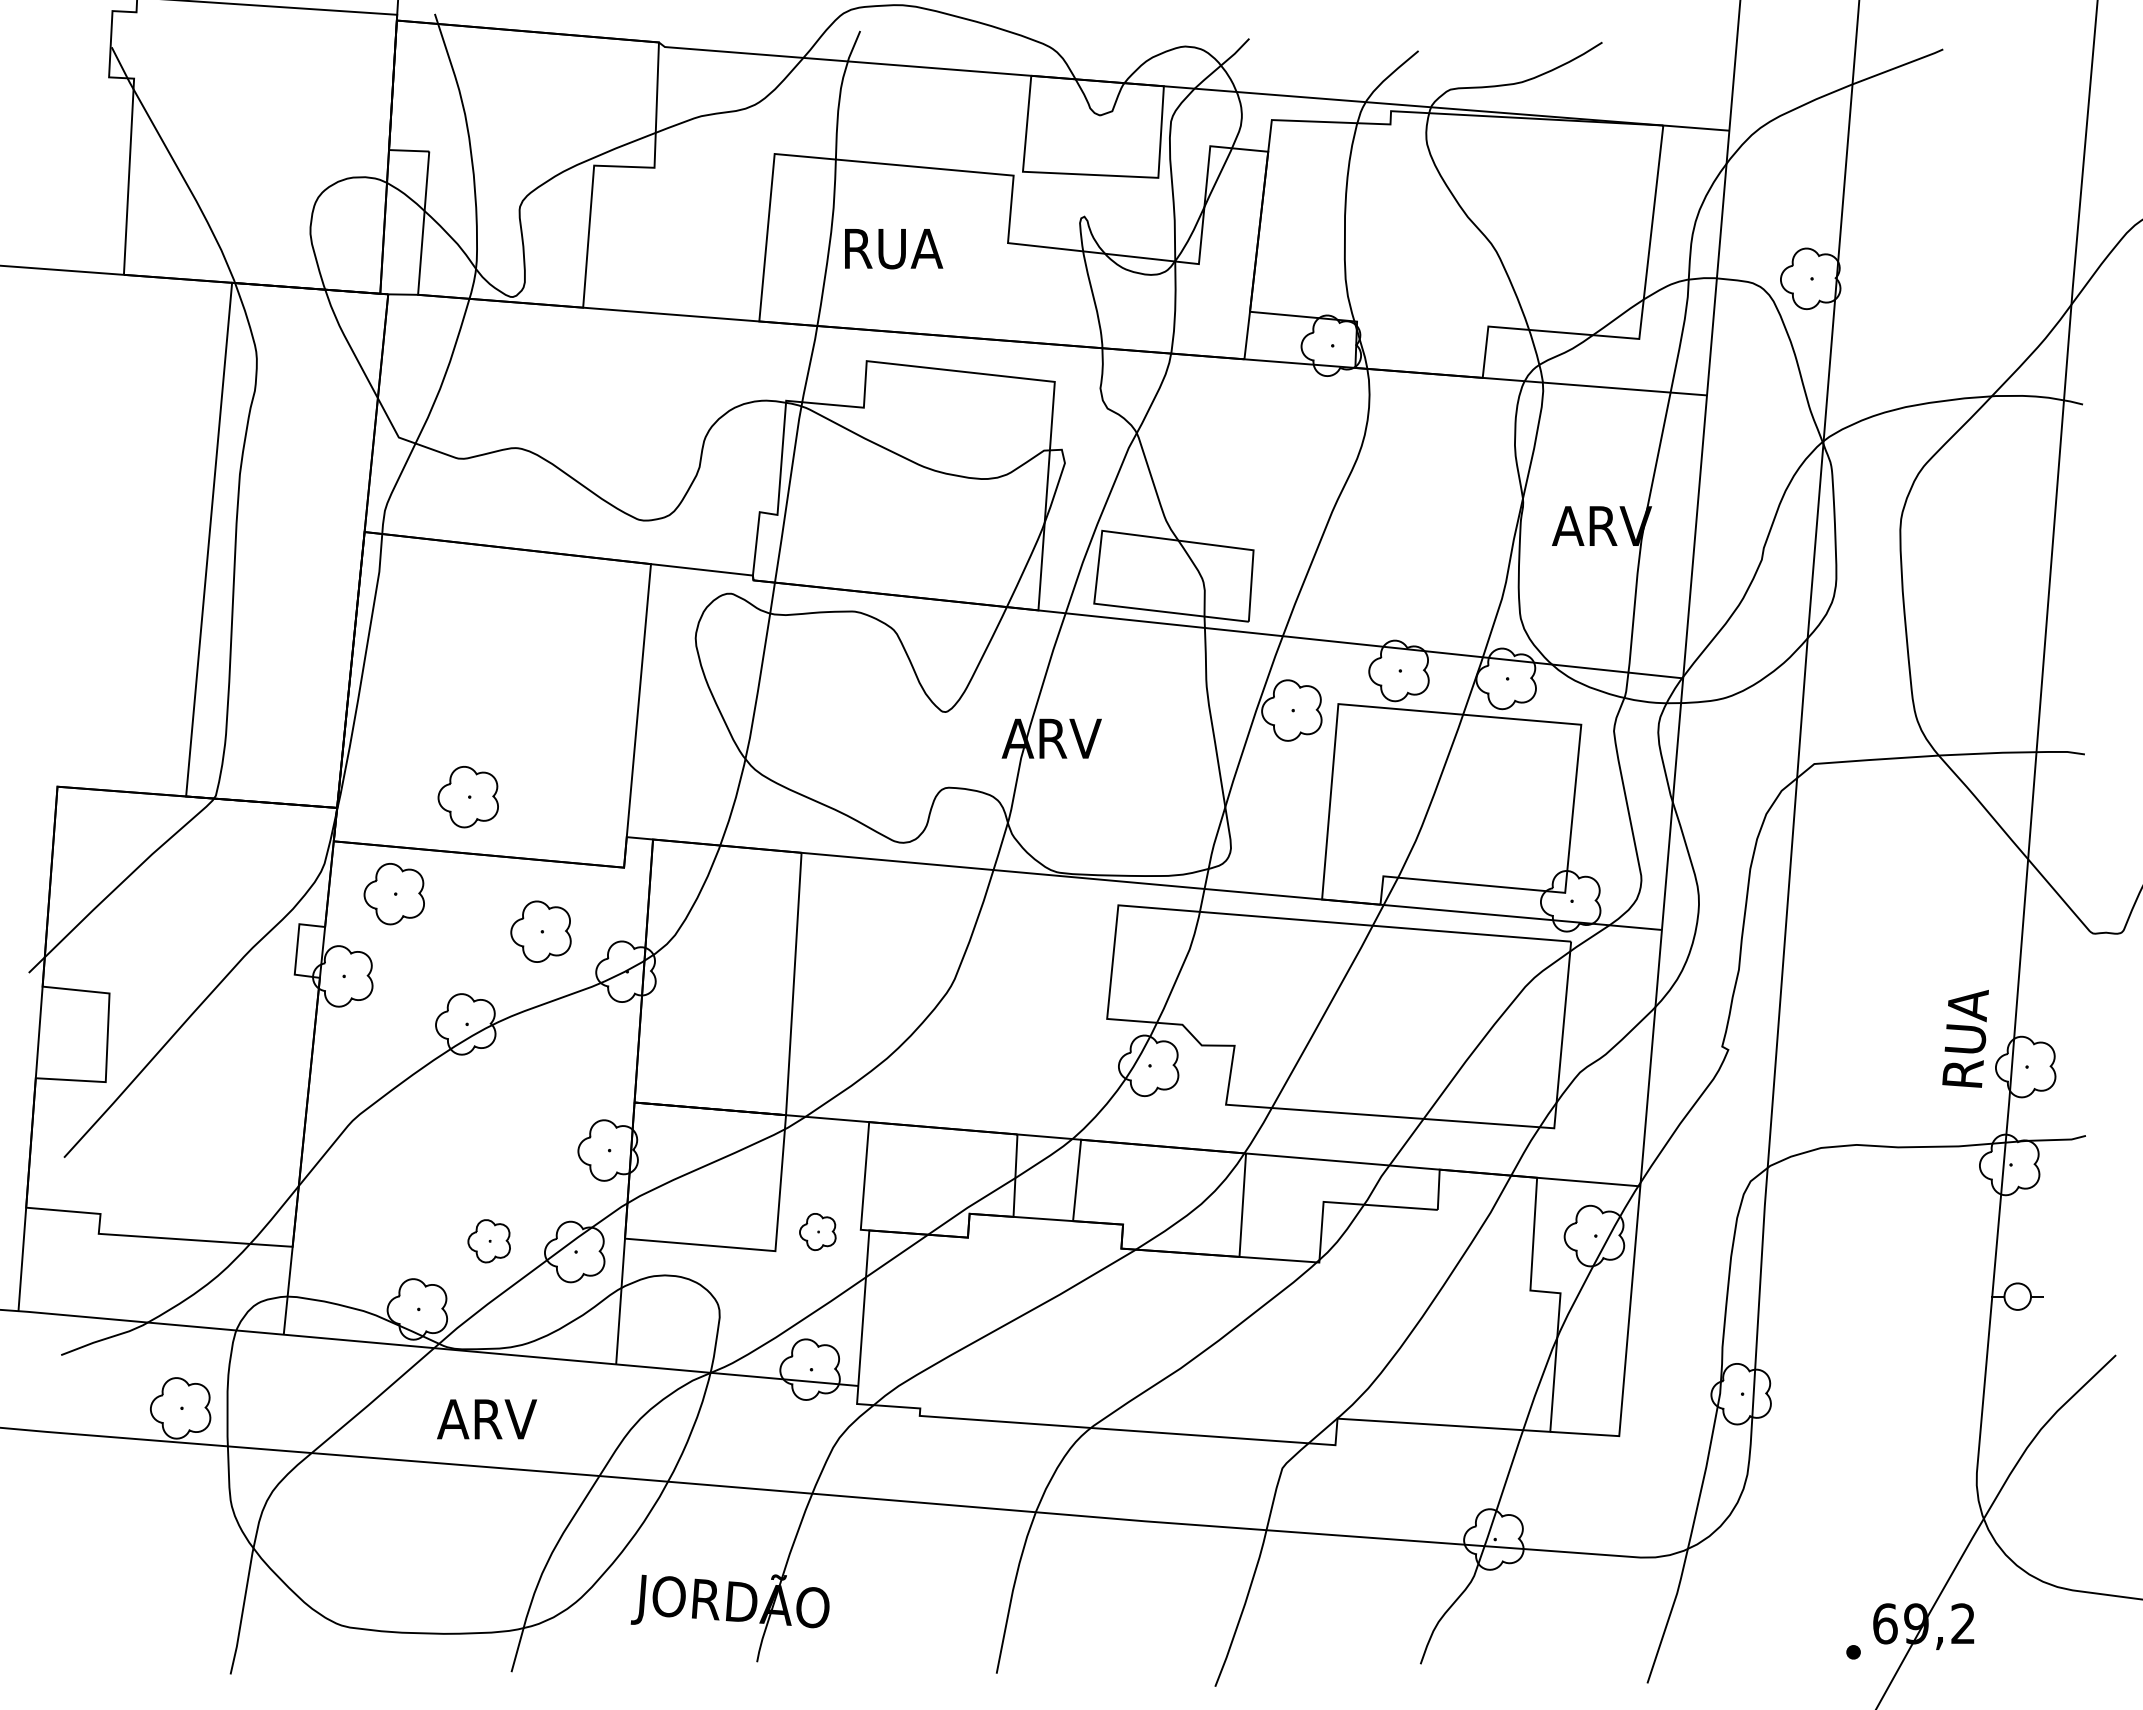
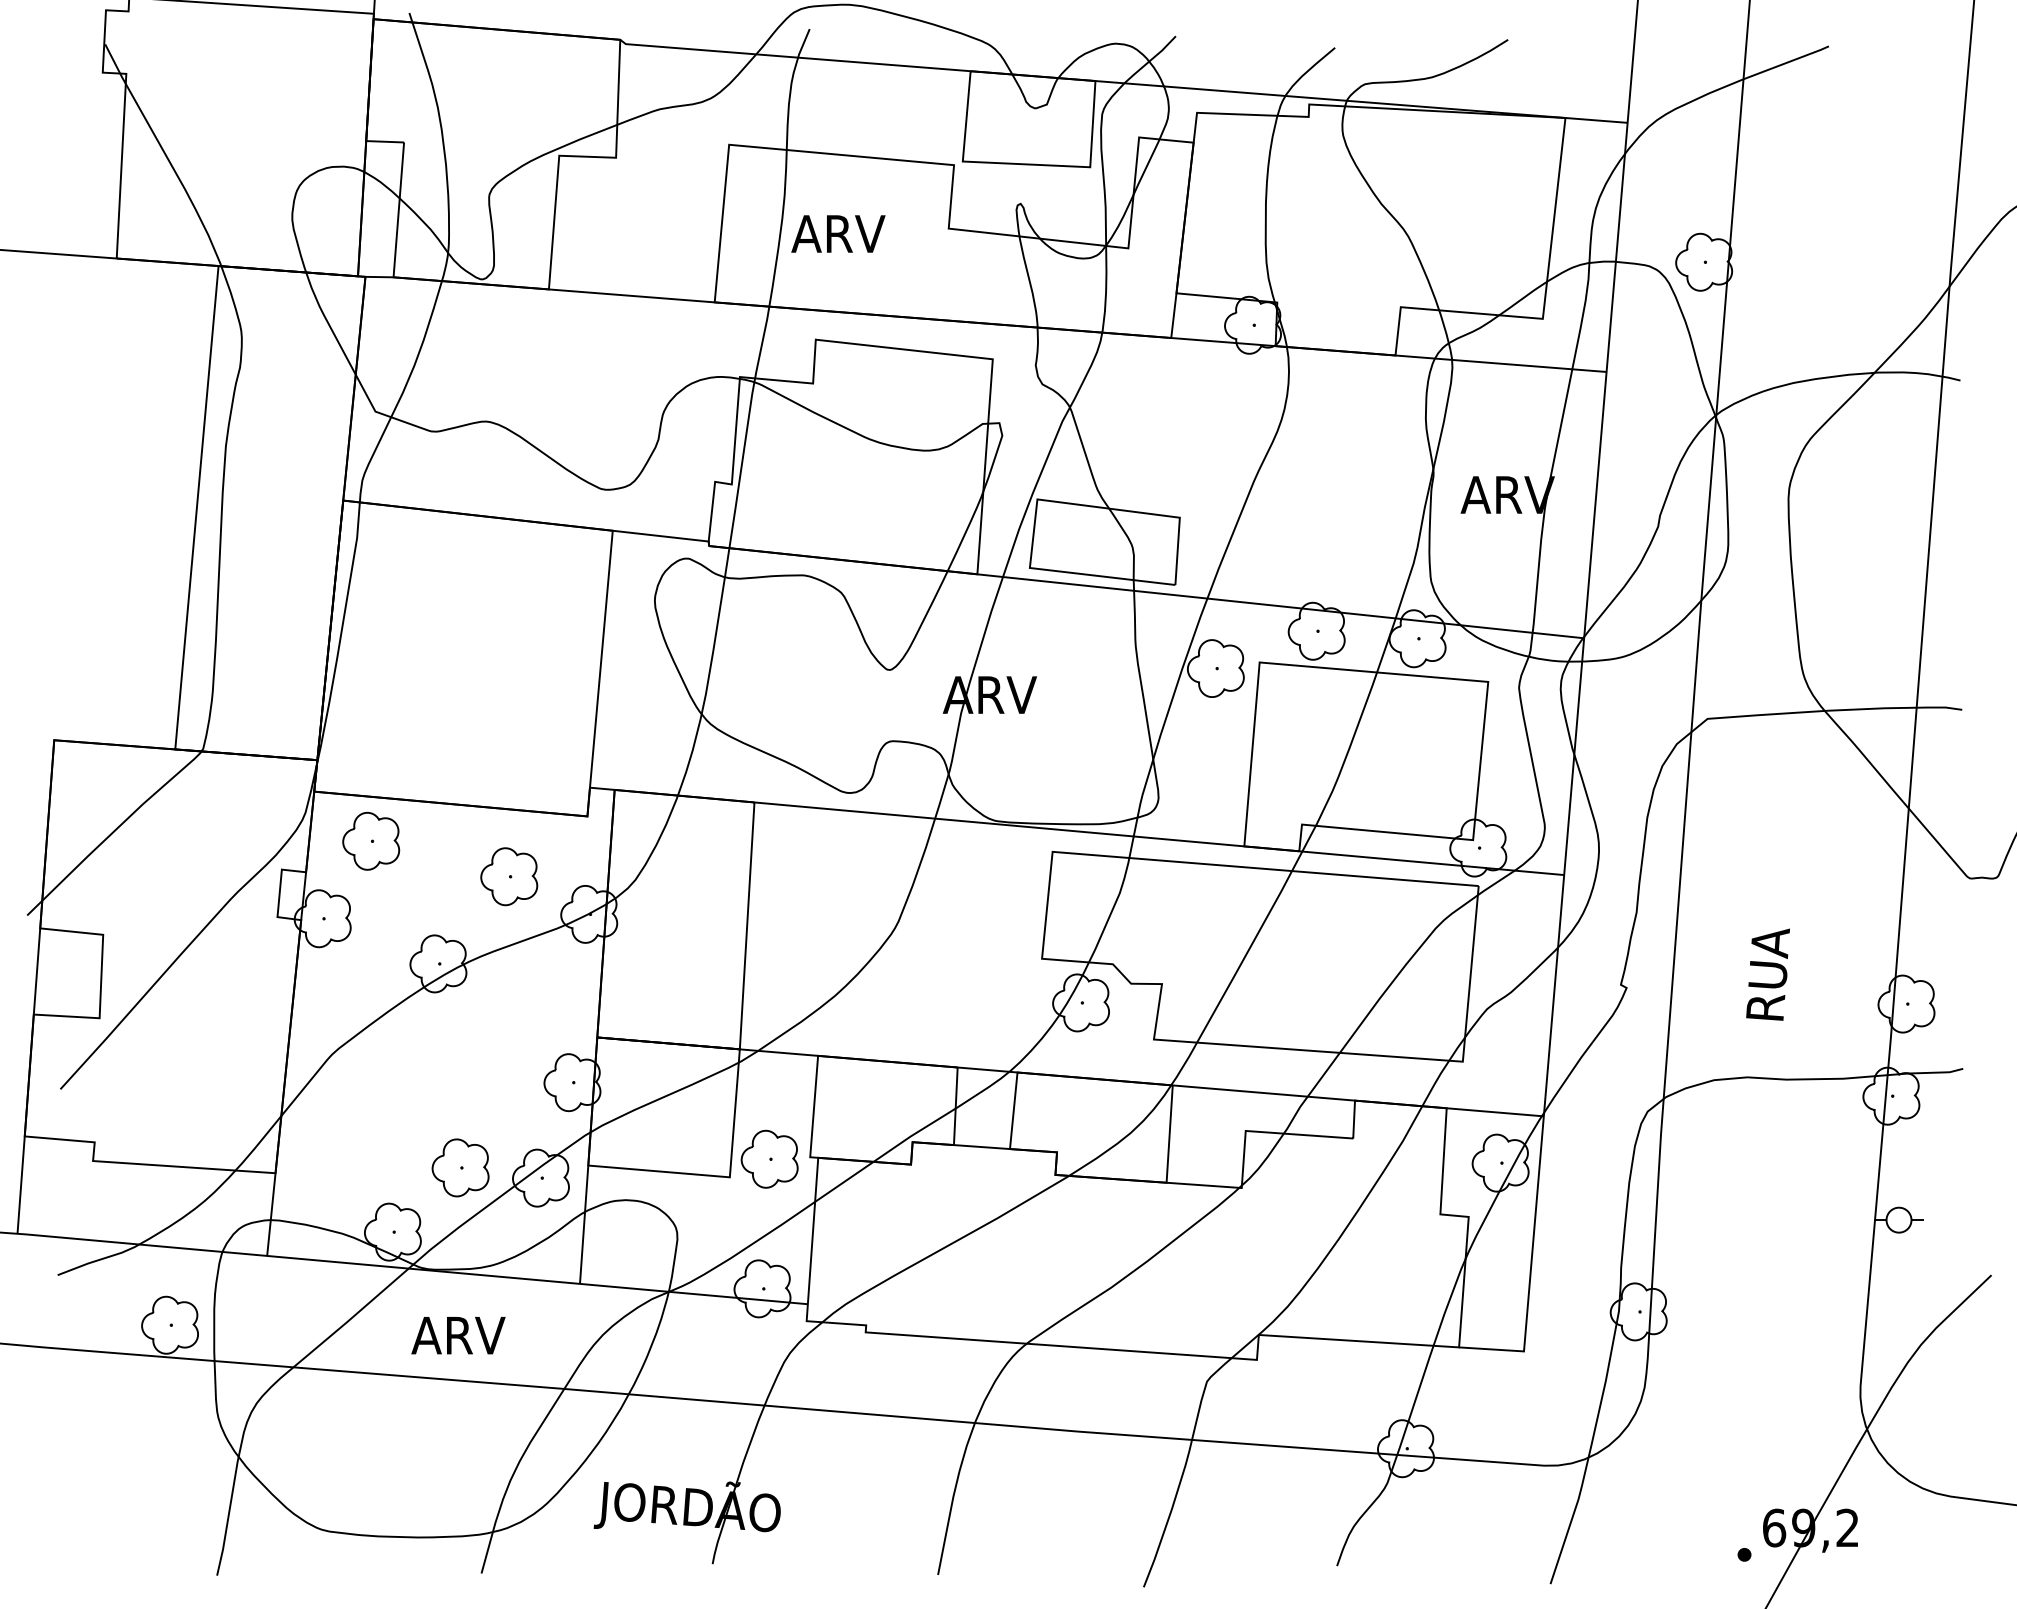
text: (891, 249) -> (839, 234), RUA -> ARV
part: (467, 797) -> (440, 750), removed
text: (1965, 1038) -> (1767, 974), moved
part: (817, 1231) -> (769, 1158), size x1.67
part: (488, 1241) -> (459, 1168), size x1.43

